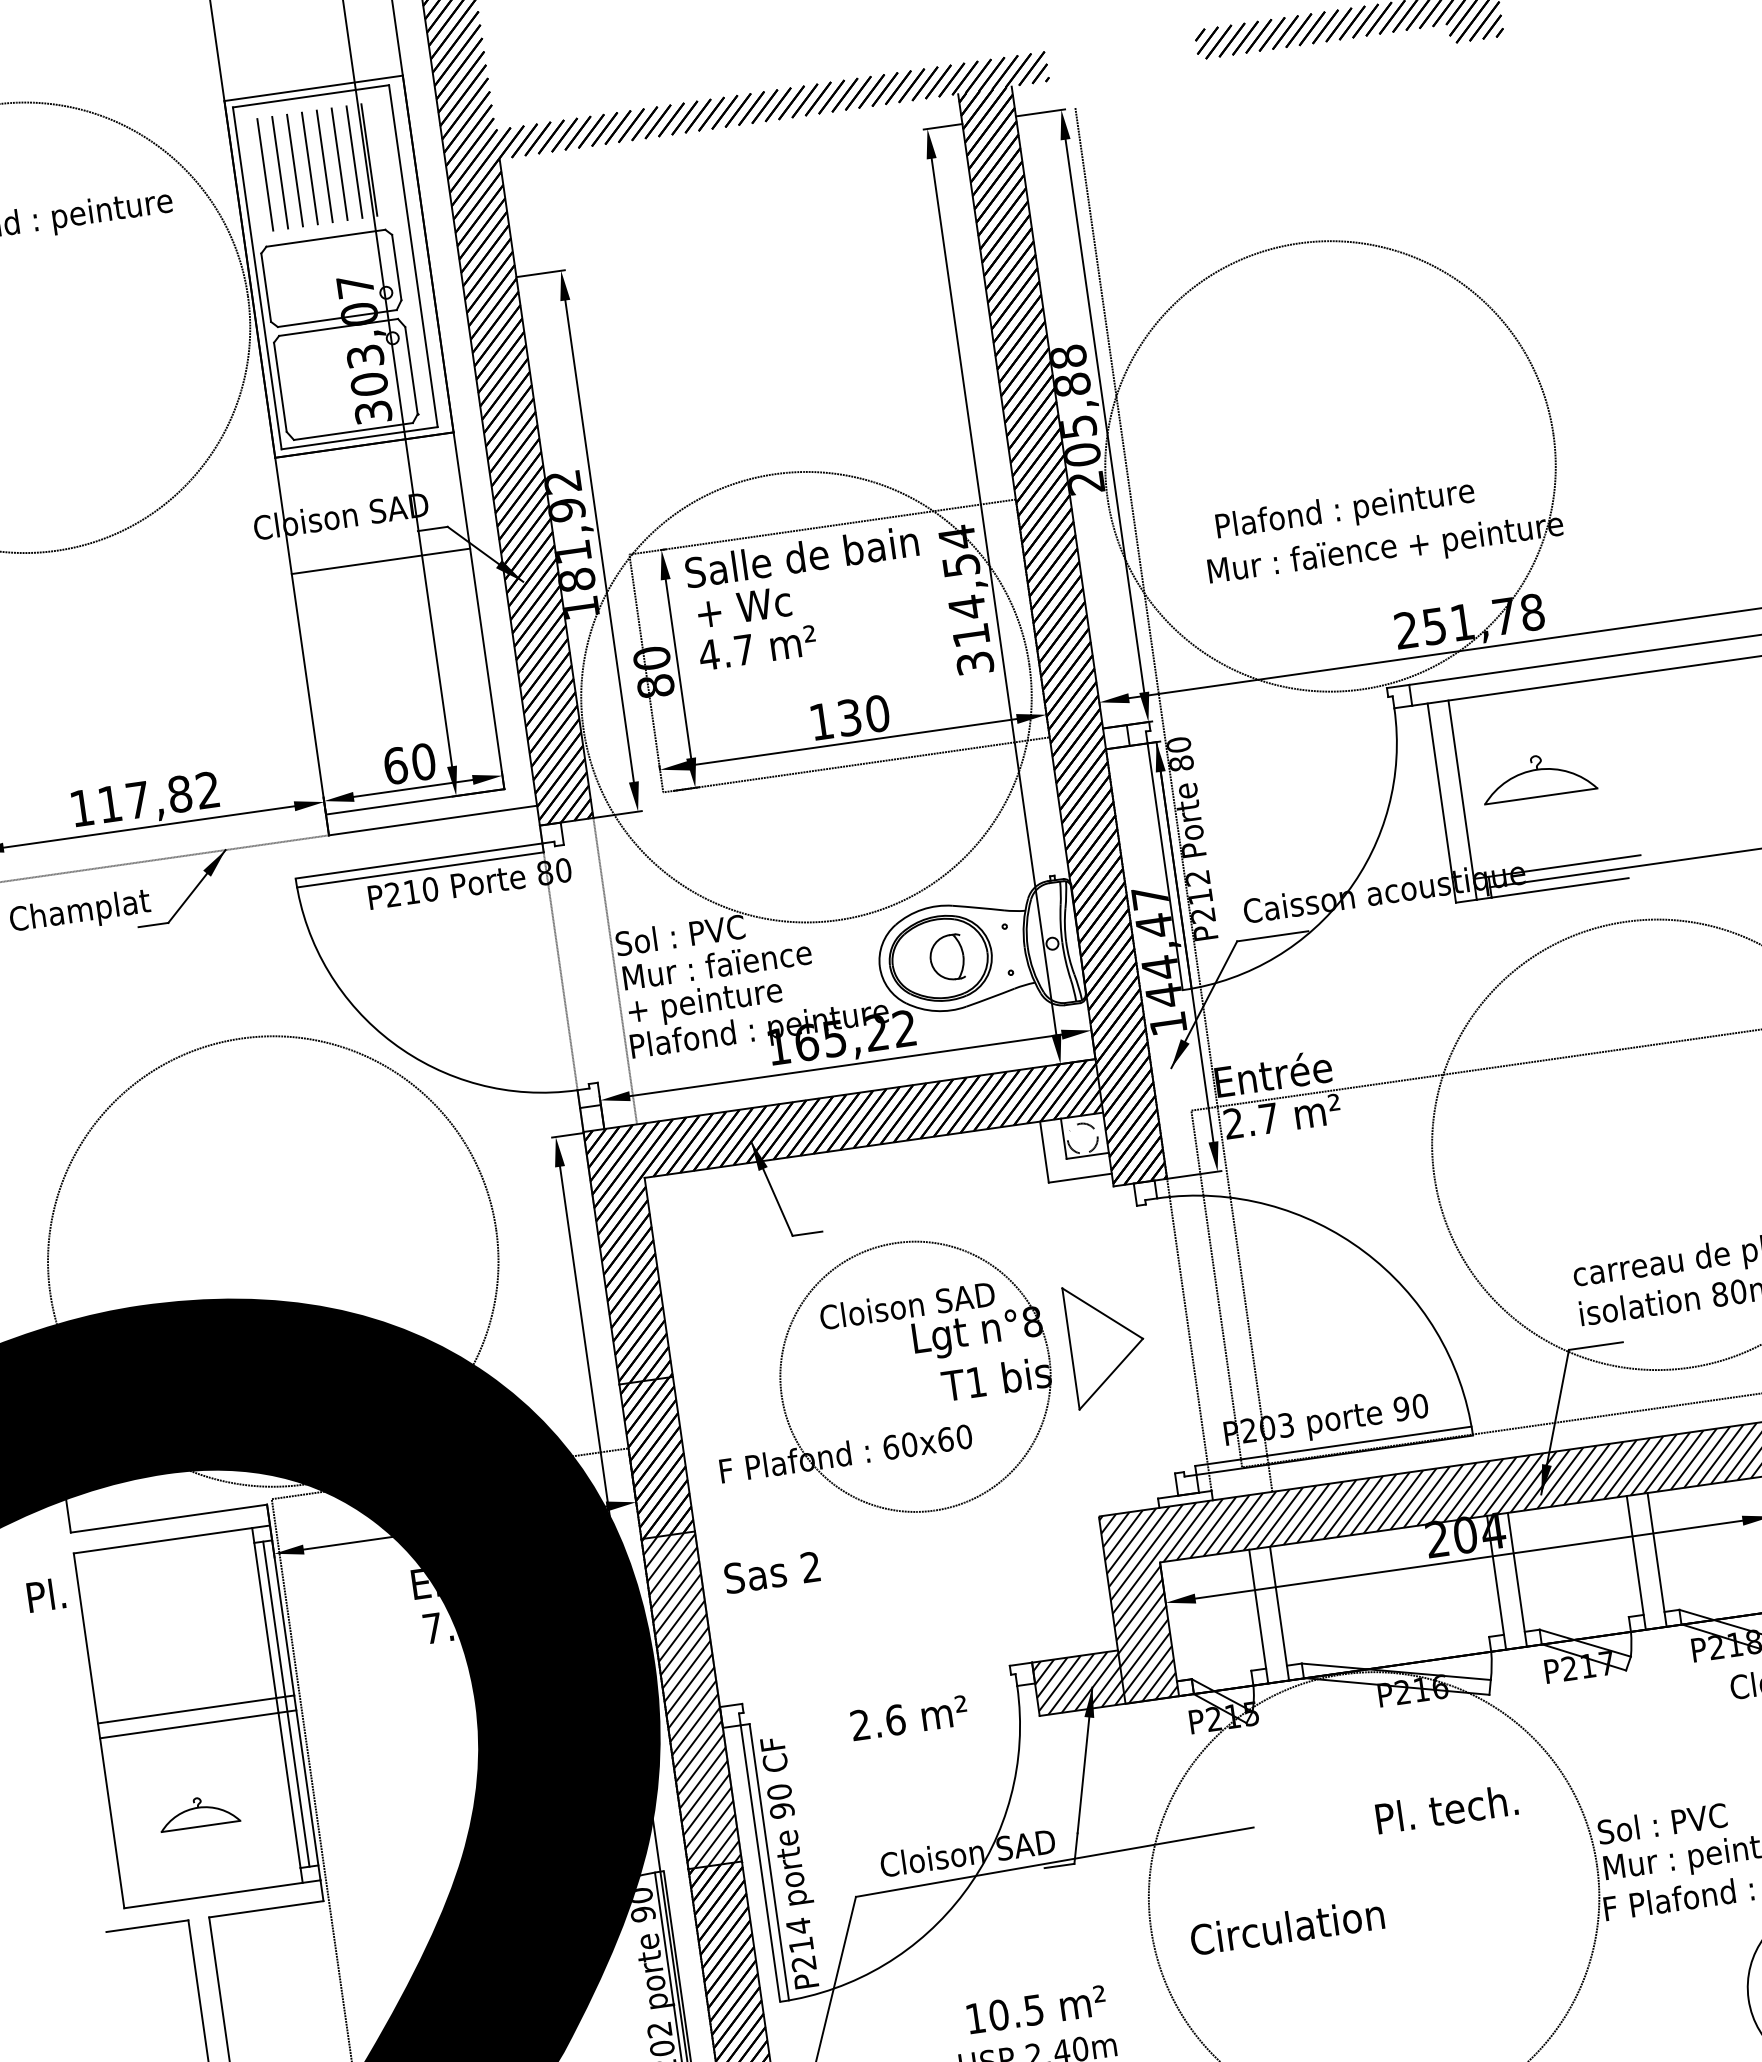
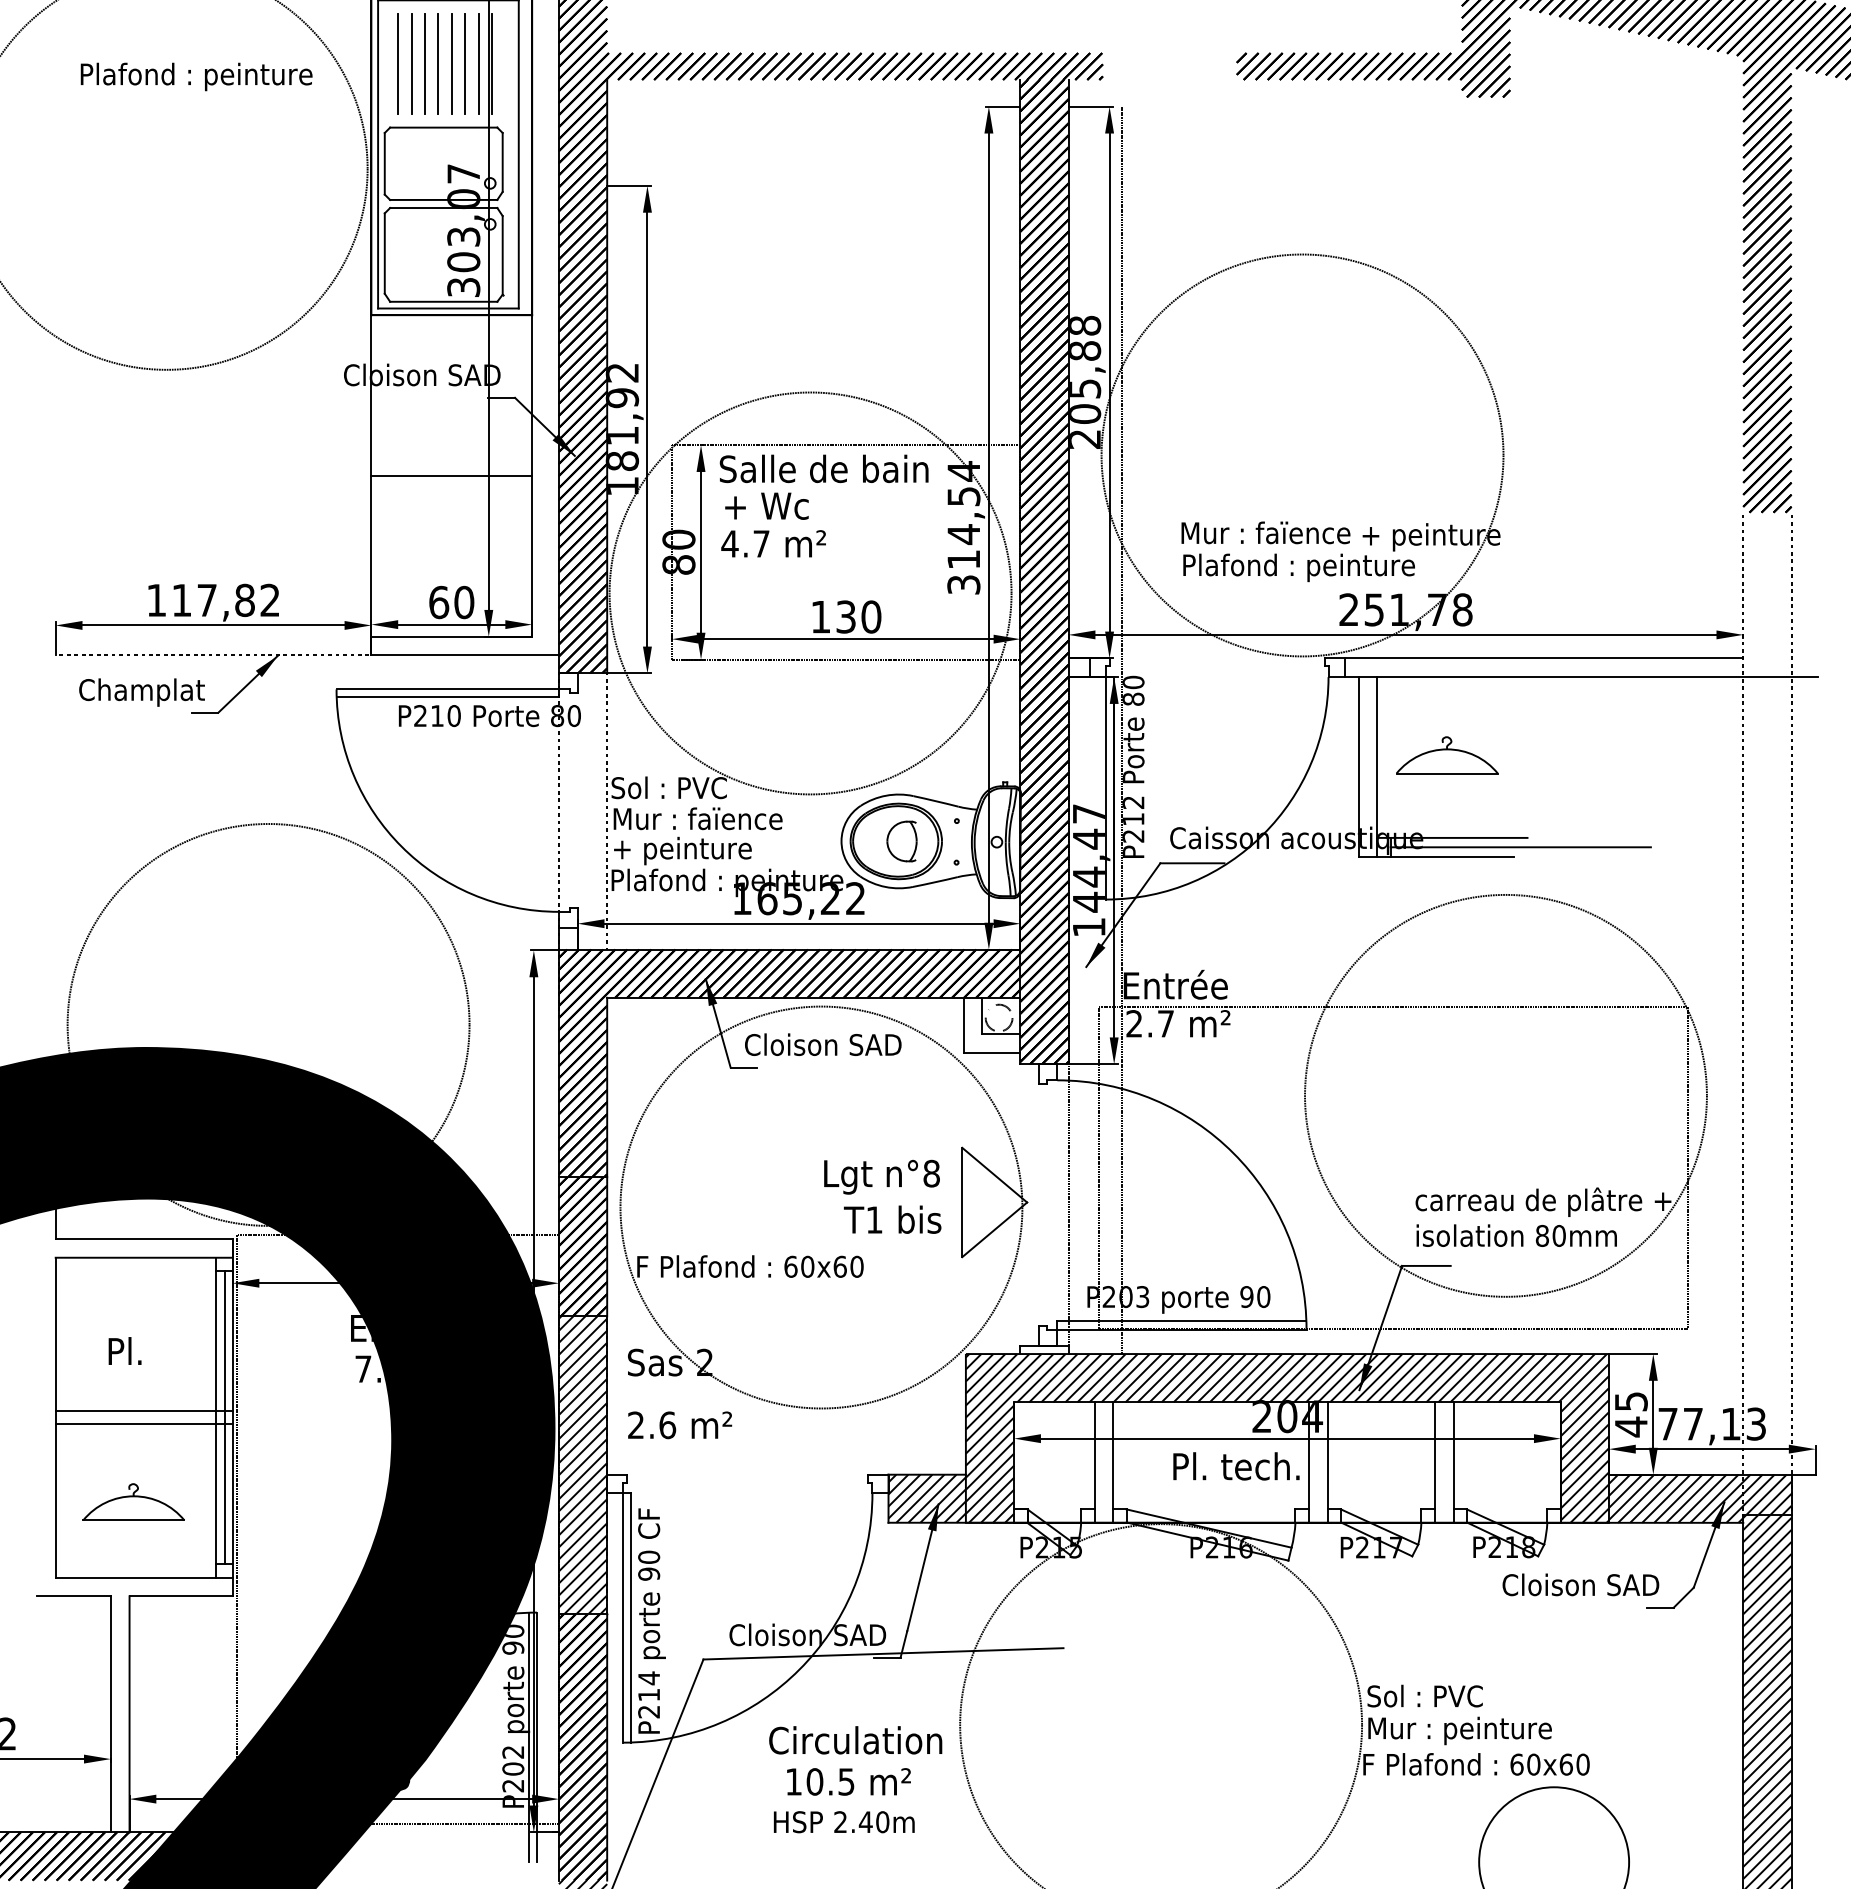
text: (1344, 510) -> (1298, 567), moved
line: (380, 560) -> (451, 475), moved
text: (907, 1305) -> (823, 1044), moved
circle: (915, 1376) -> (821, 1207), size x1.67
text: (45, 1594) -> (124, 1350), moved
text: (909, 1718) -> (680, 1425), moved
text: (1446, 1809) -> (1236, 1466), moved
part: (198, 1811) -> (133, 1501), size x1.43
text: (1287, 1927) -> (855, 1740), moved

